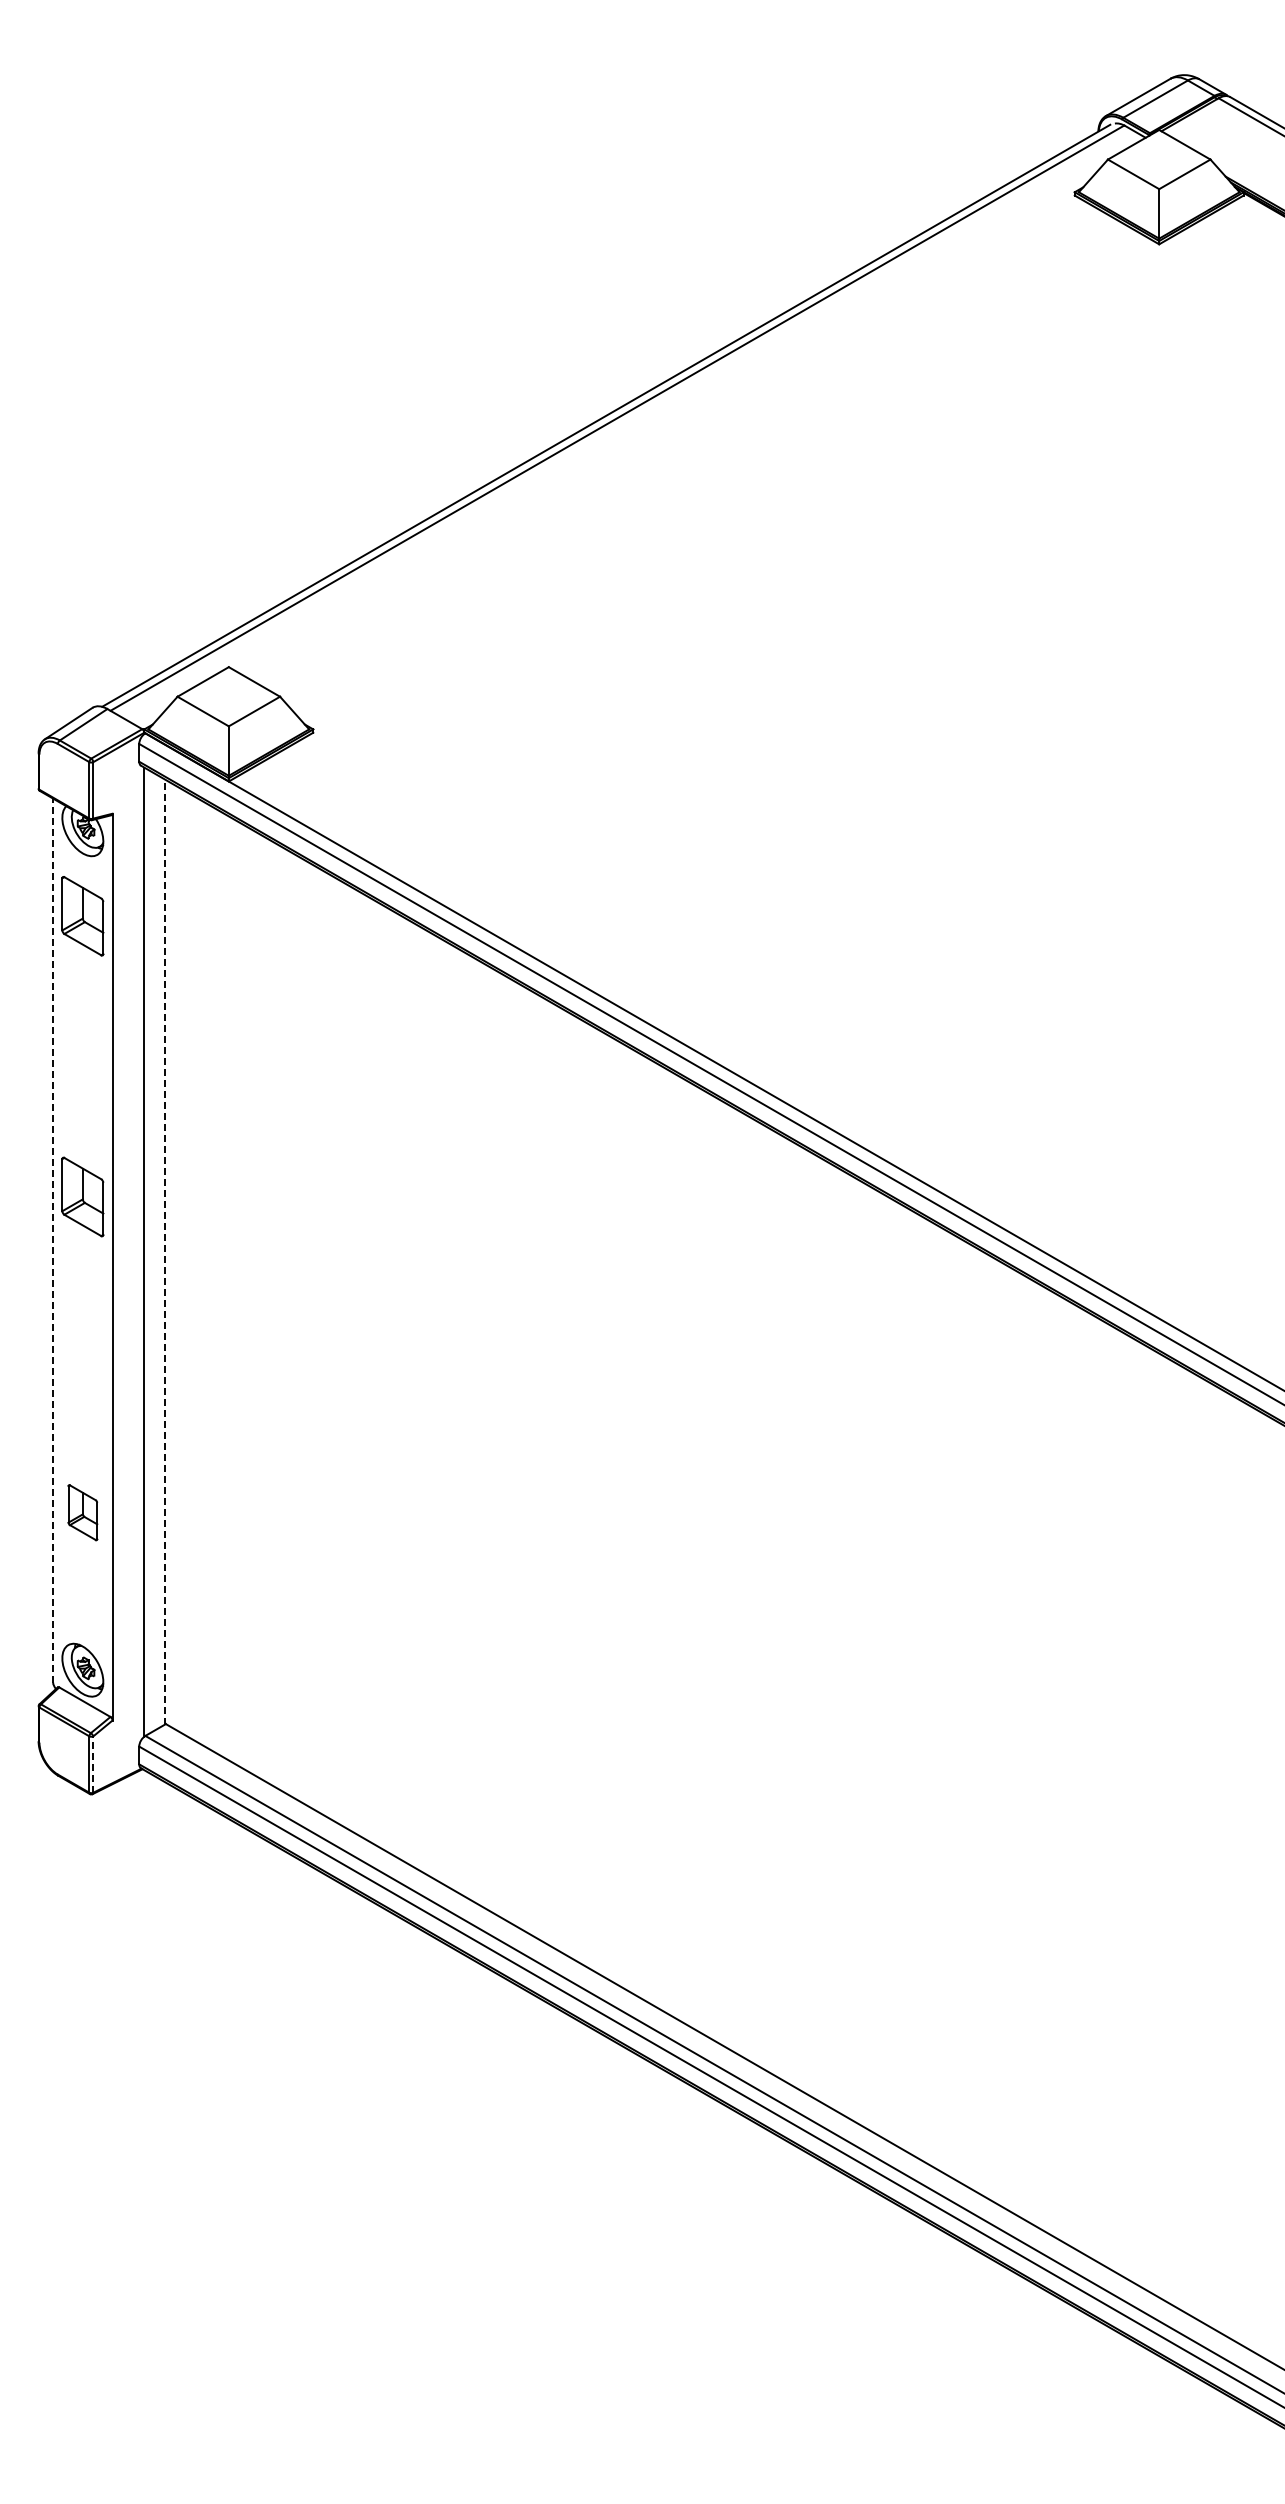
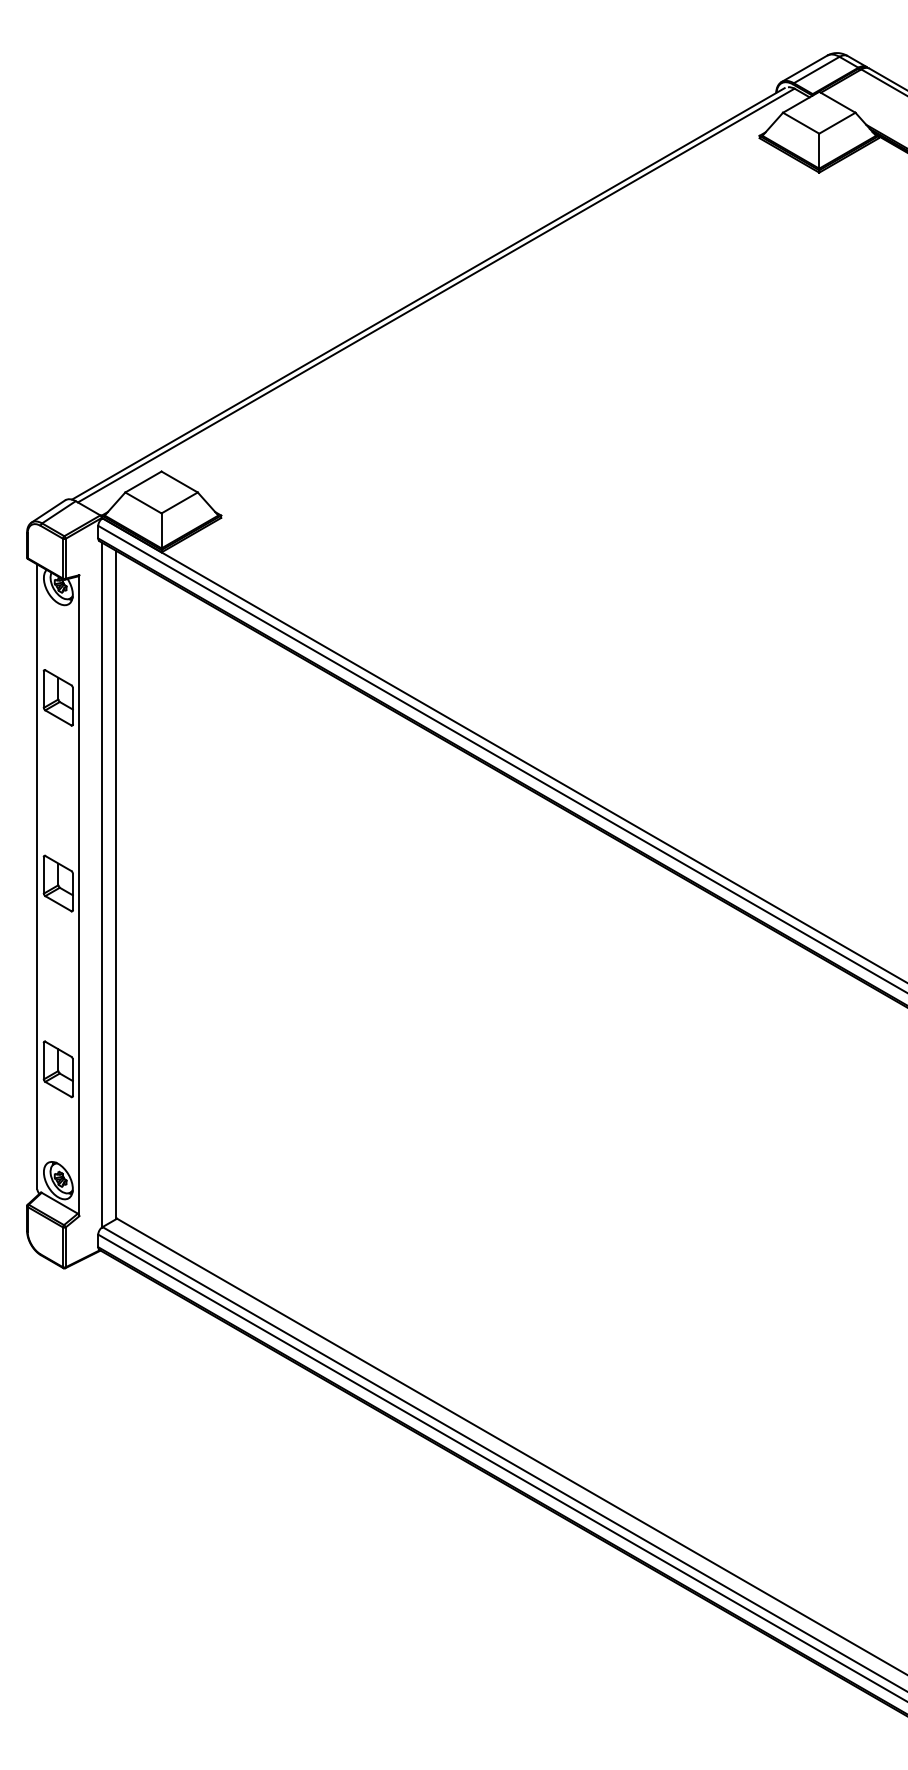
part: (82, 916) -> (58, 698), moved
part: (82, 1196) -> (58, 883), moved
line: (53, 1240) -> (37, 876), dashed -> solid
line: (164, 1252) -> (116, 885), dashed -> solid
part: (82, 1512) -> (58, 1069), size x1.43
line: (93, 1764) -> (65, 1247), dashed -> solid

